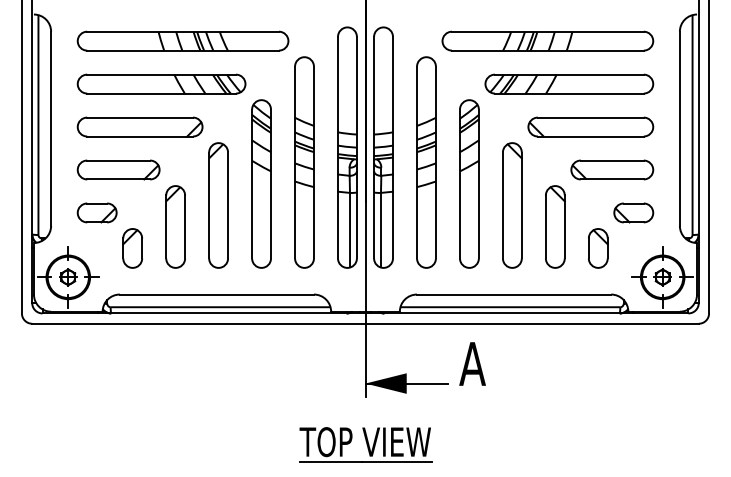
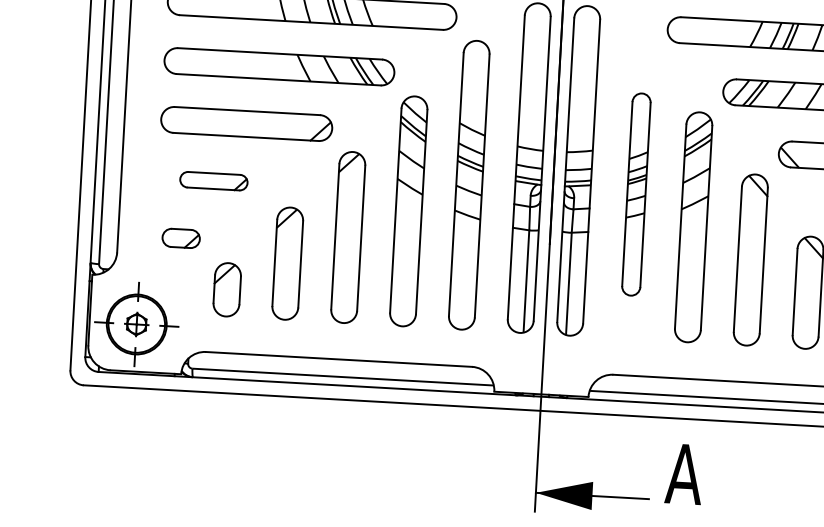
part: (426, 162) -> (636, 194), size x0.7
part: (118, 169) -> (213, 180), size x0.6
part: (96, 212) -> (180, 237), size x0.7

